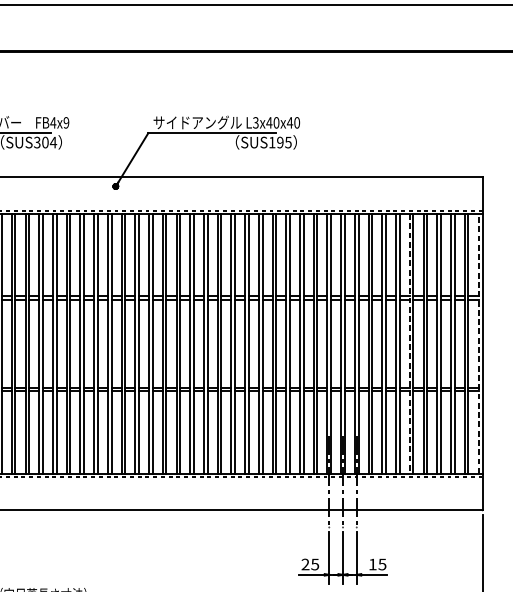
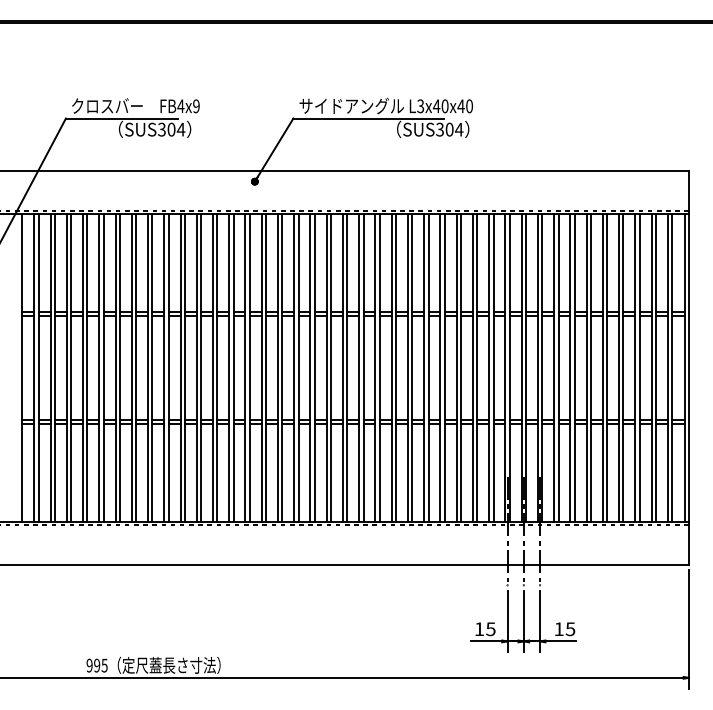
text: (280, 142) -> (449, 129), SUS195 -> SUS304
line: (409, 343) -> (602, 367), dashed -> solid
line: (478, 343) -> (684, 367), dashed -> solid
text: (305, 563) -> (479, 628), 25 -> 15

